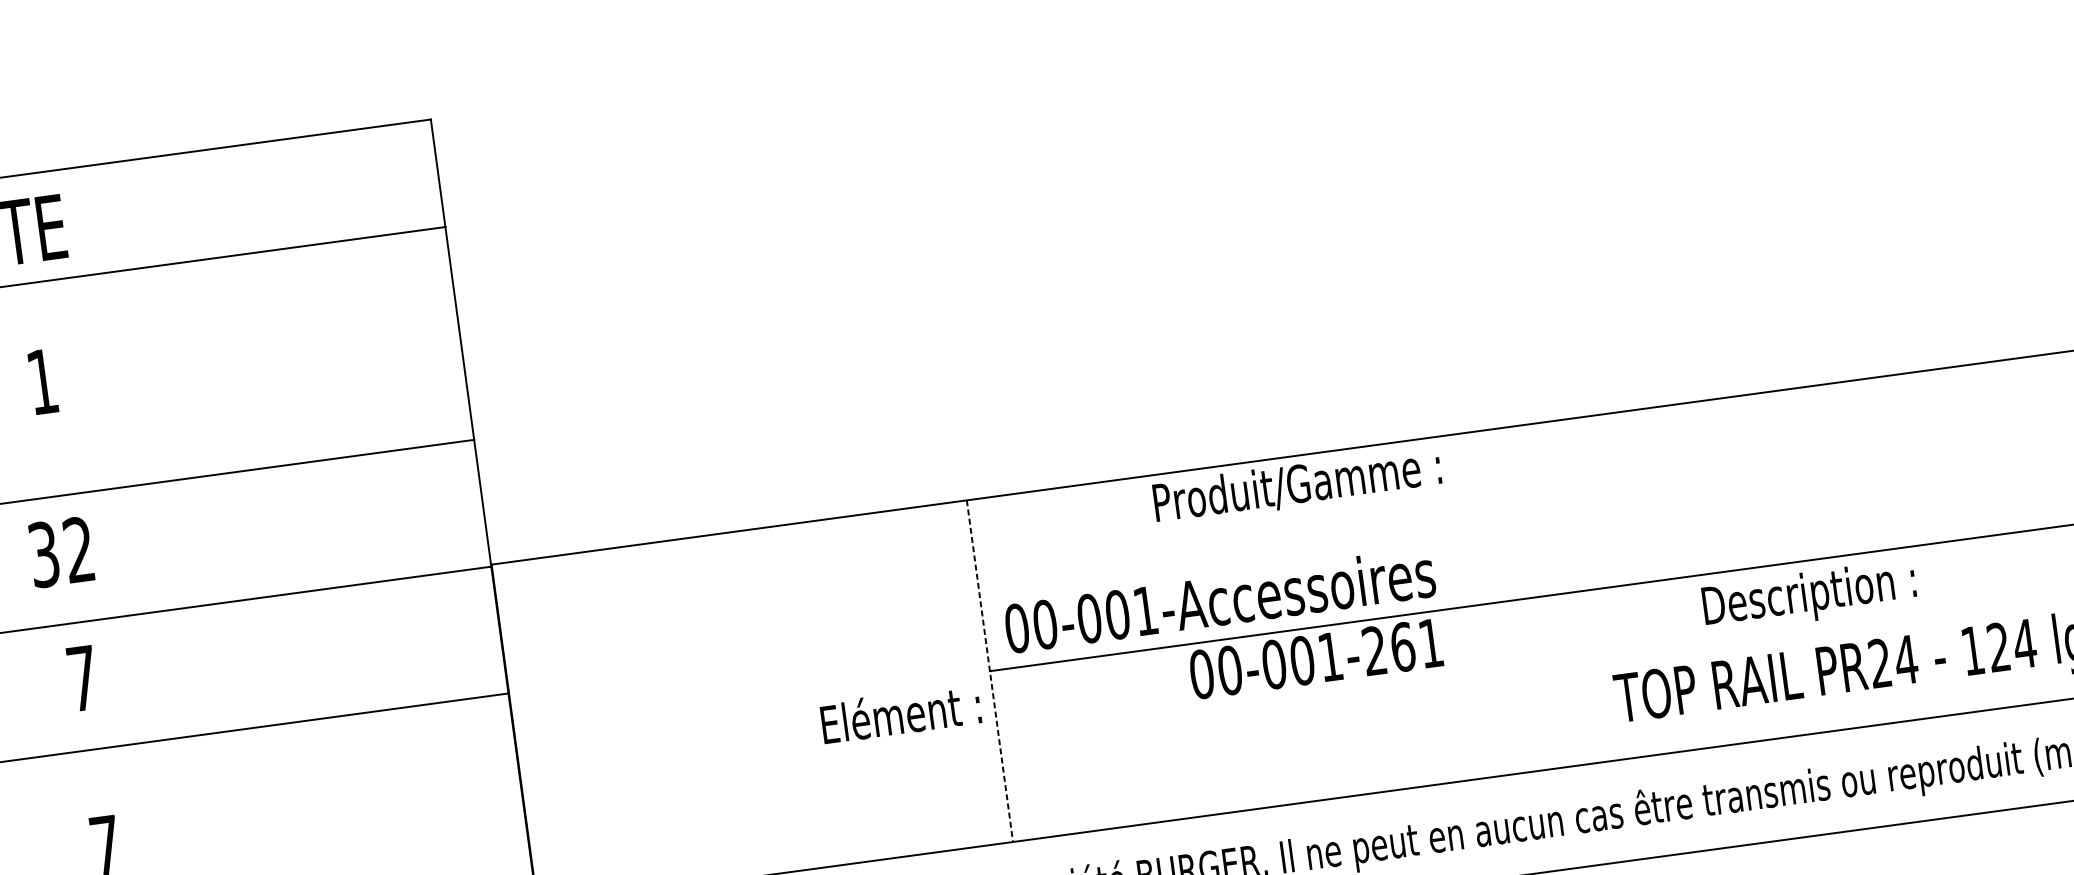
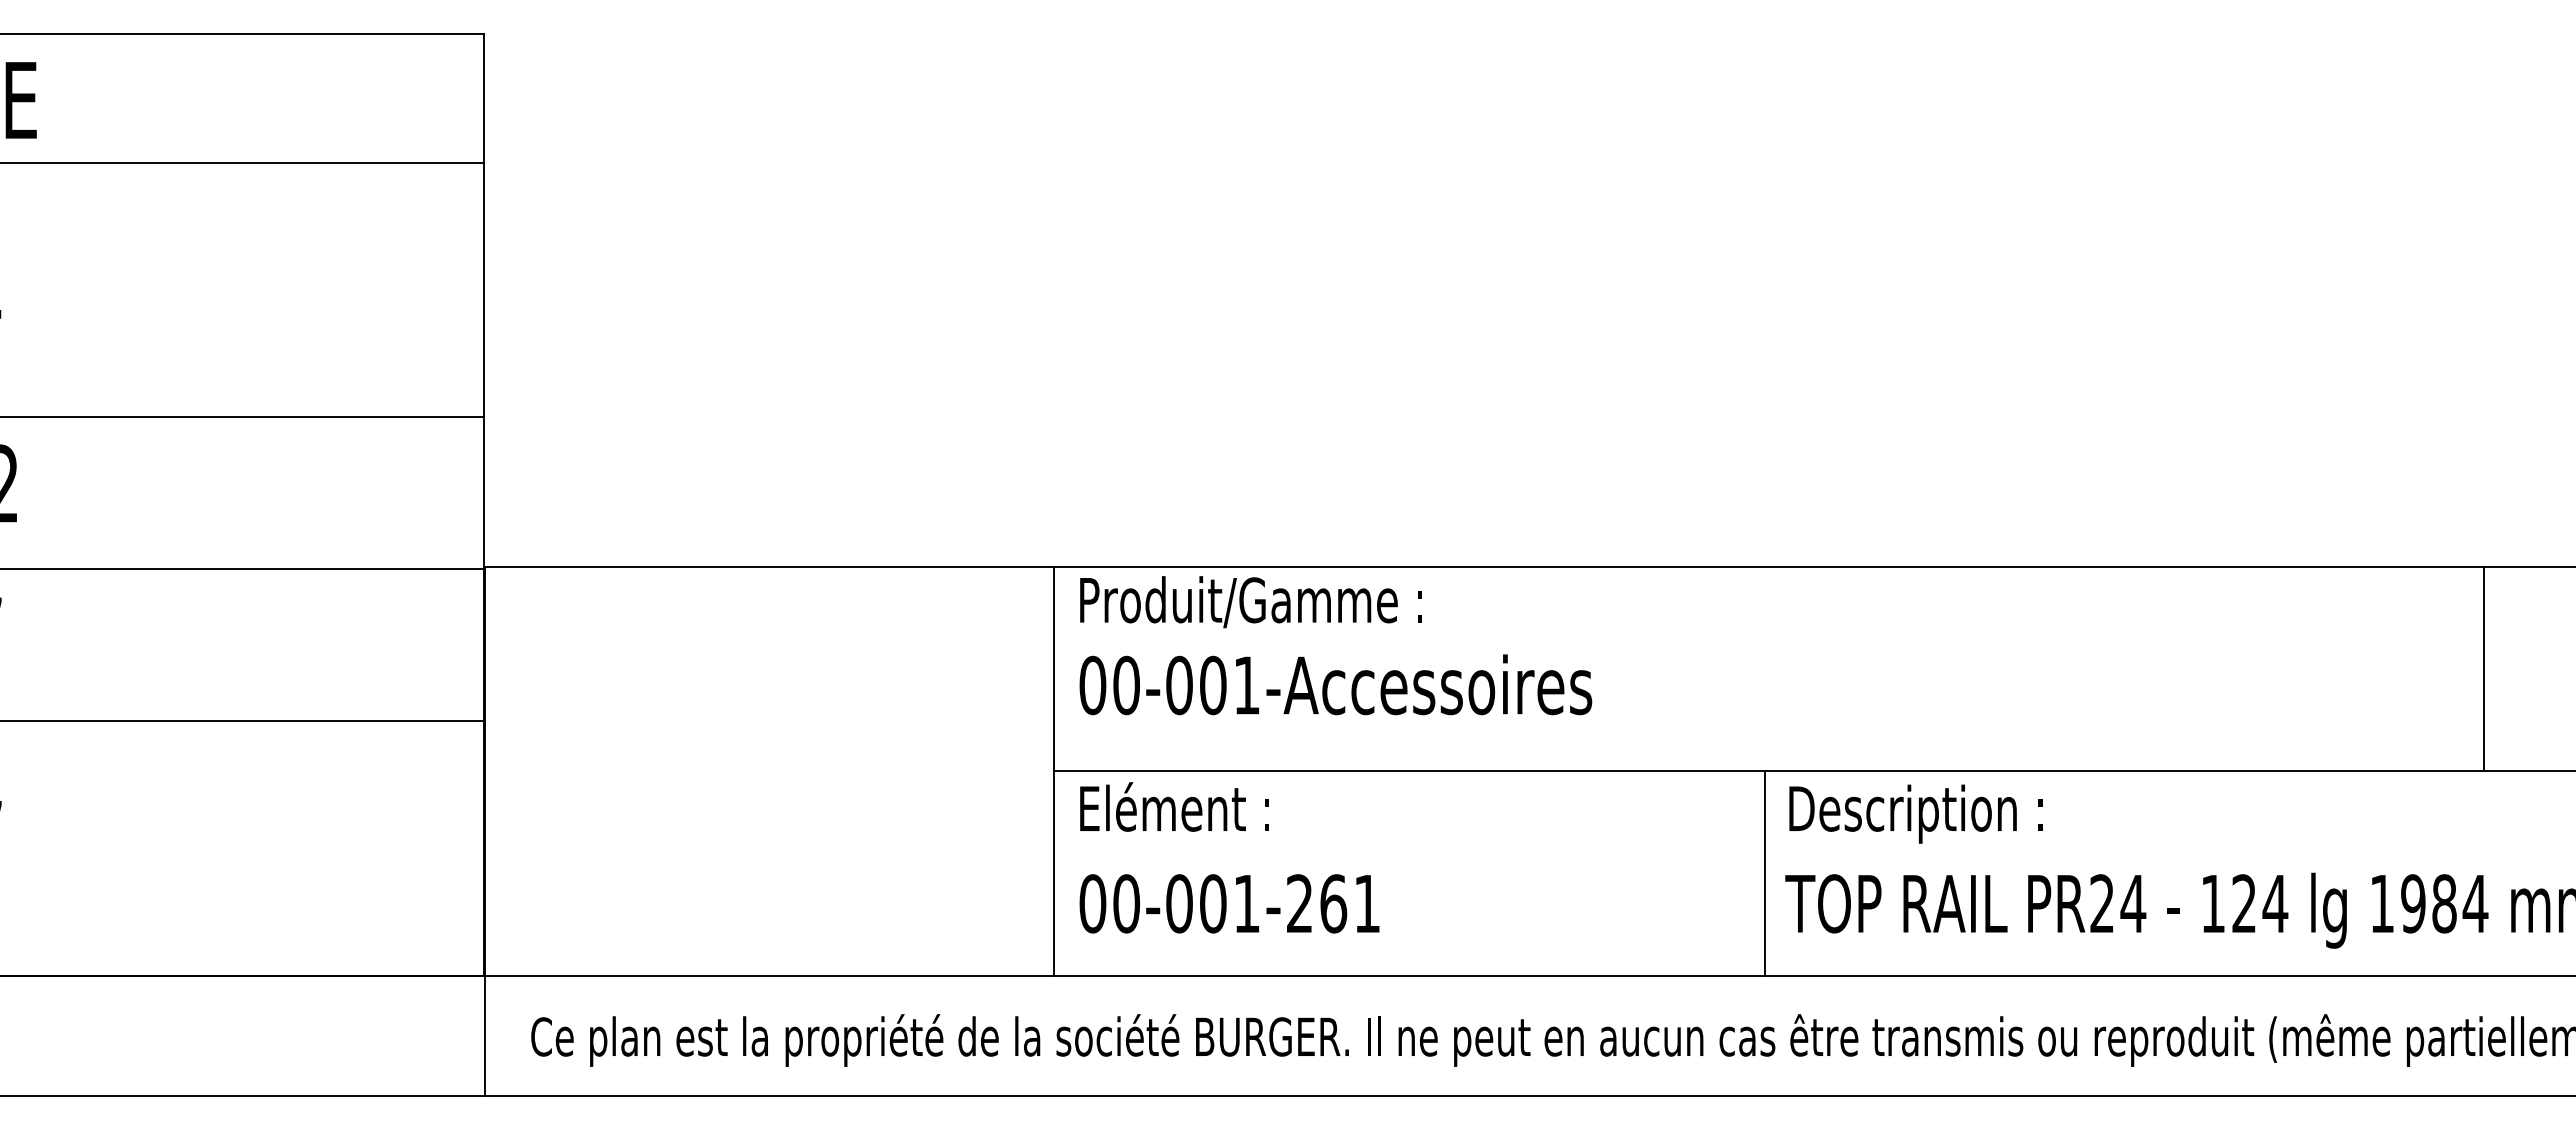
text: (1296, 486) -> (1250, 602), moved
text: (1809, 596) -> (1915, 813), moved
text: (1219, 600) -> (1335, 684), moved
text: (1315, 658) -> (1229, 903), moved
line: (990, 671) -> (1054, 771), dashed -> solid
line: (1594, 676) -> (1764, 873), added
text: (900, 713) -> (1174, 806), moved

